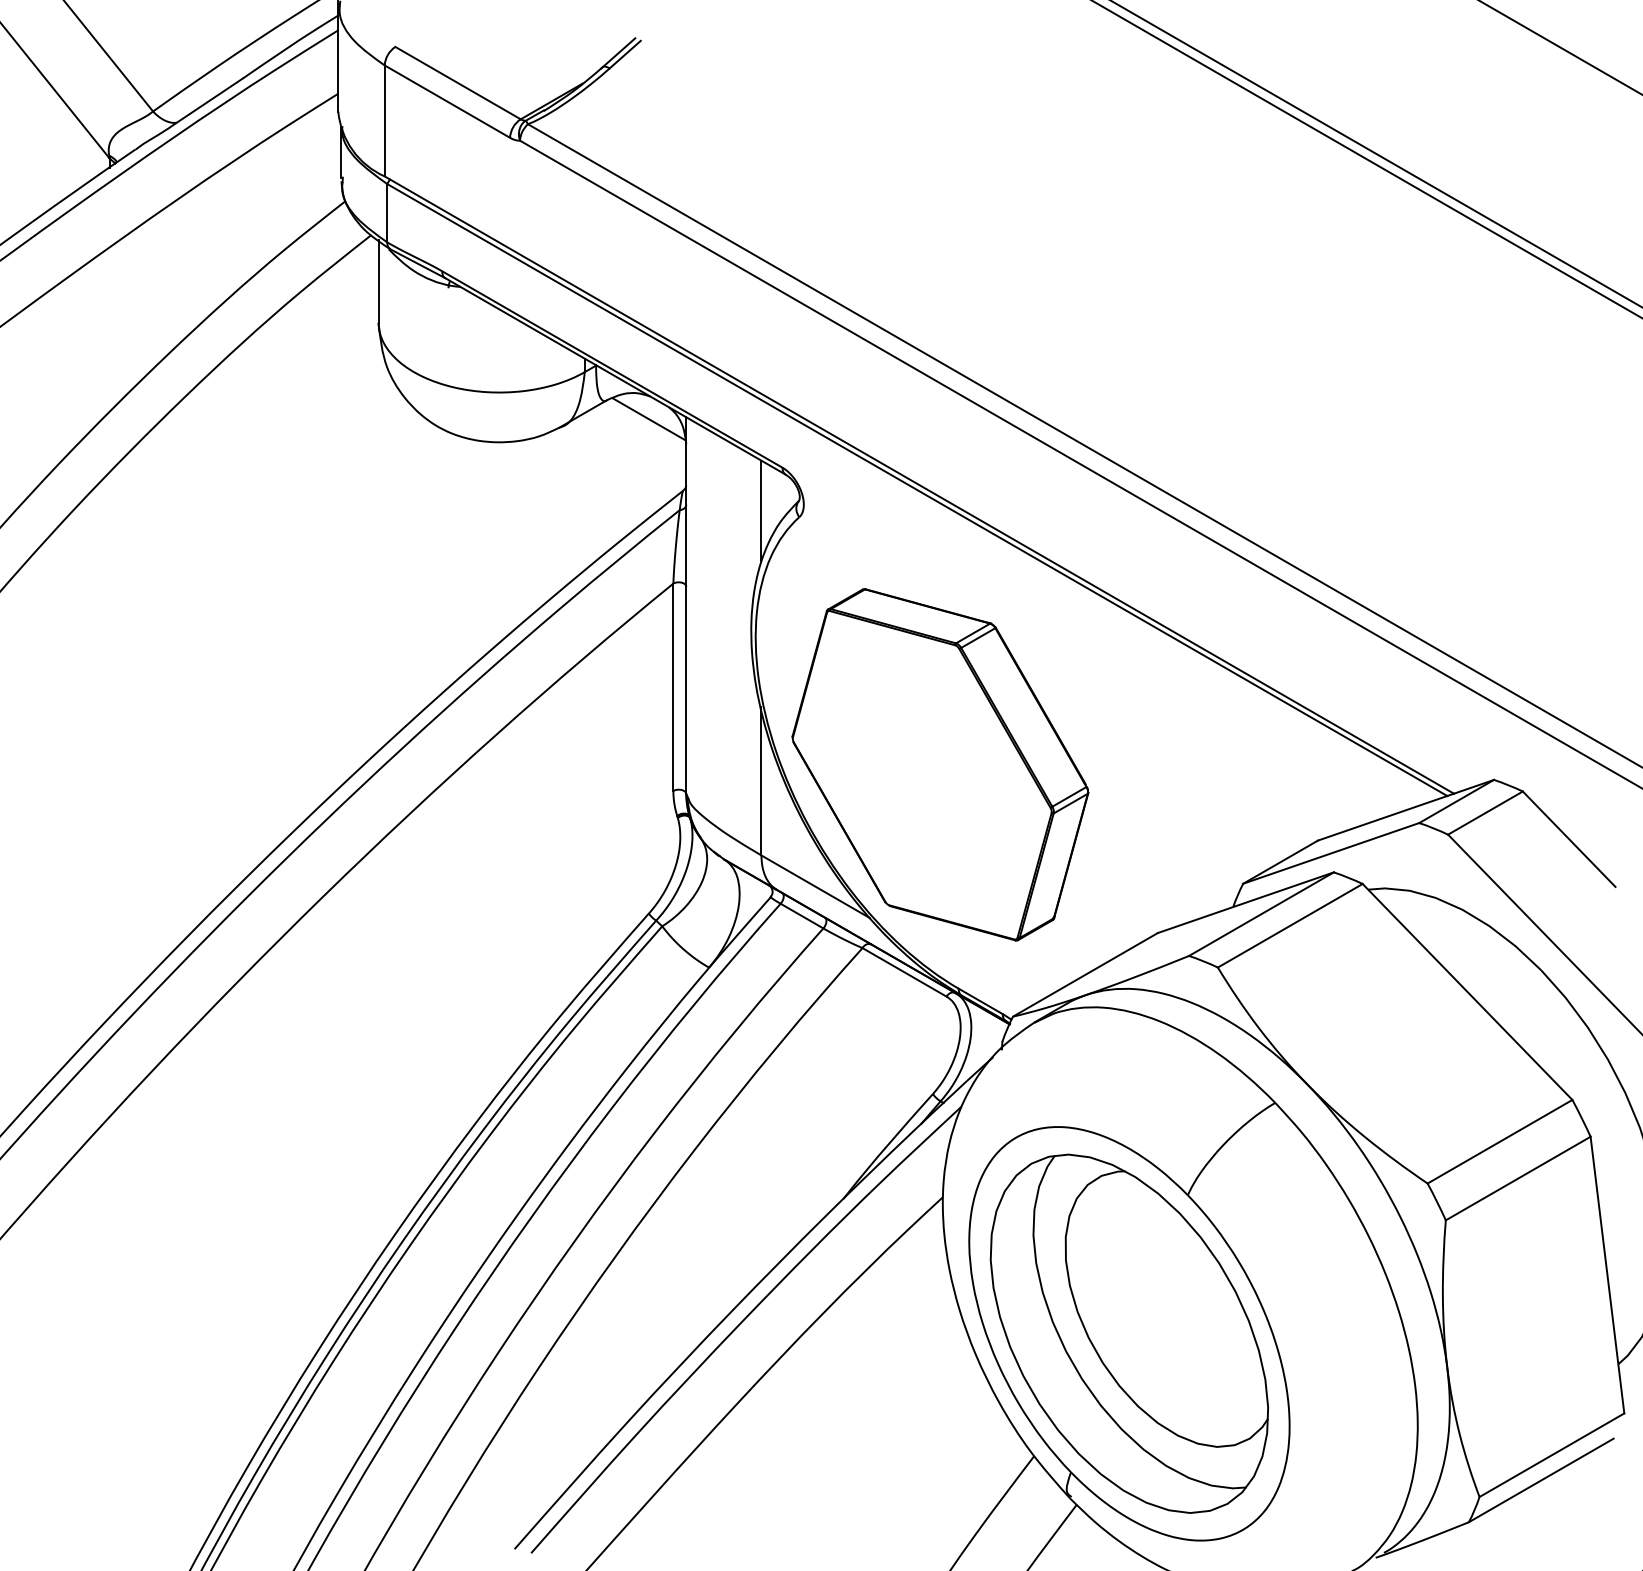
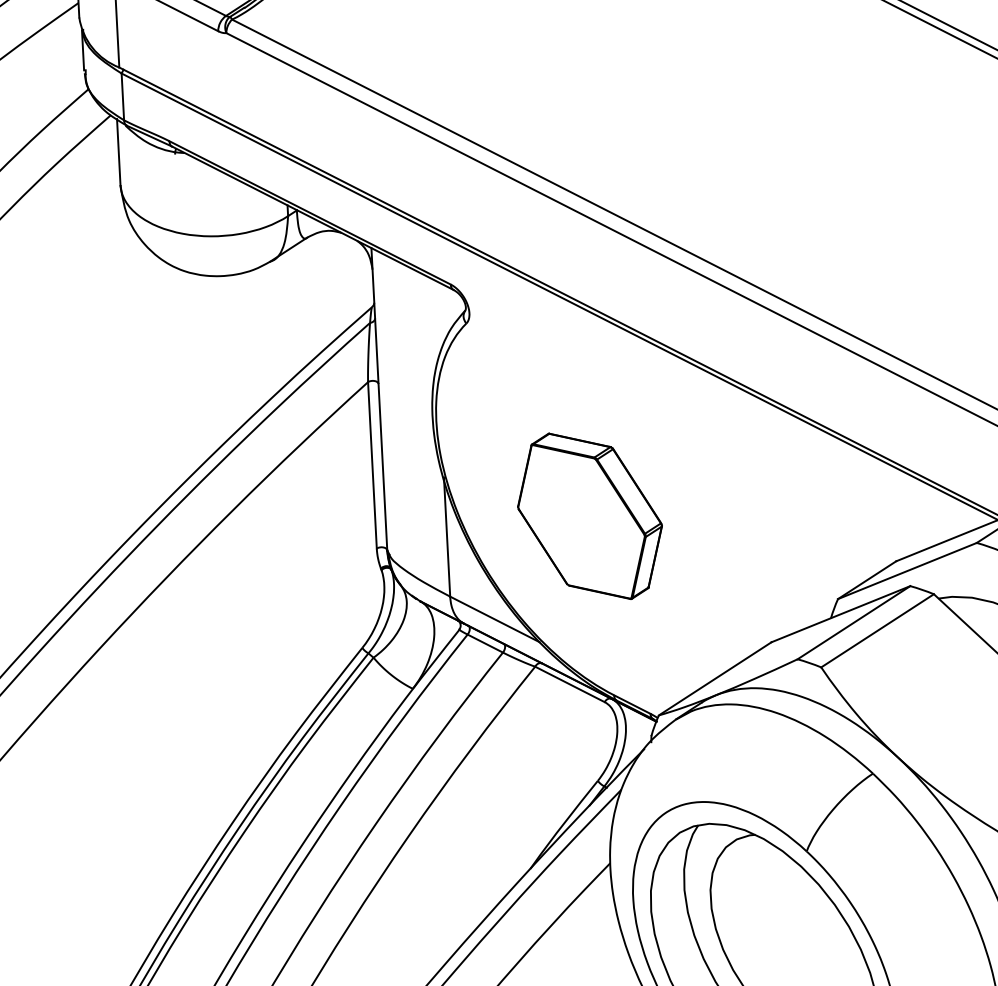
line: (648, 419) -> (341, 251), removed
line: (761, 510) -> (435, 319), removed
part: (940, 764) -> (590, 516), size x0.6

